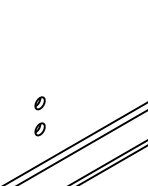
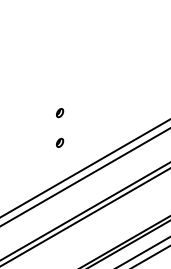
part: (39, 102) -> (59, 112), size x0.6
part: (39, 129) -> (59, 142), size x0.6

